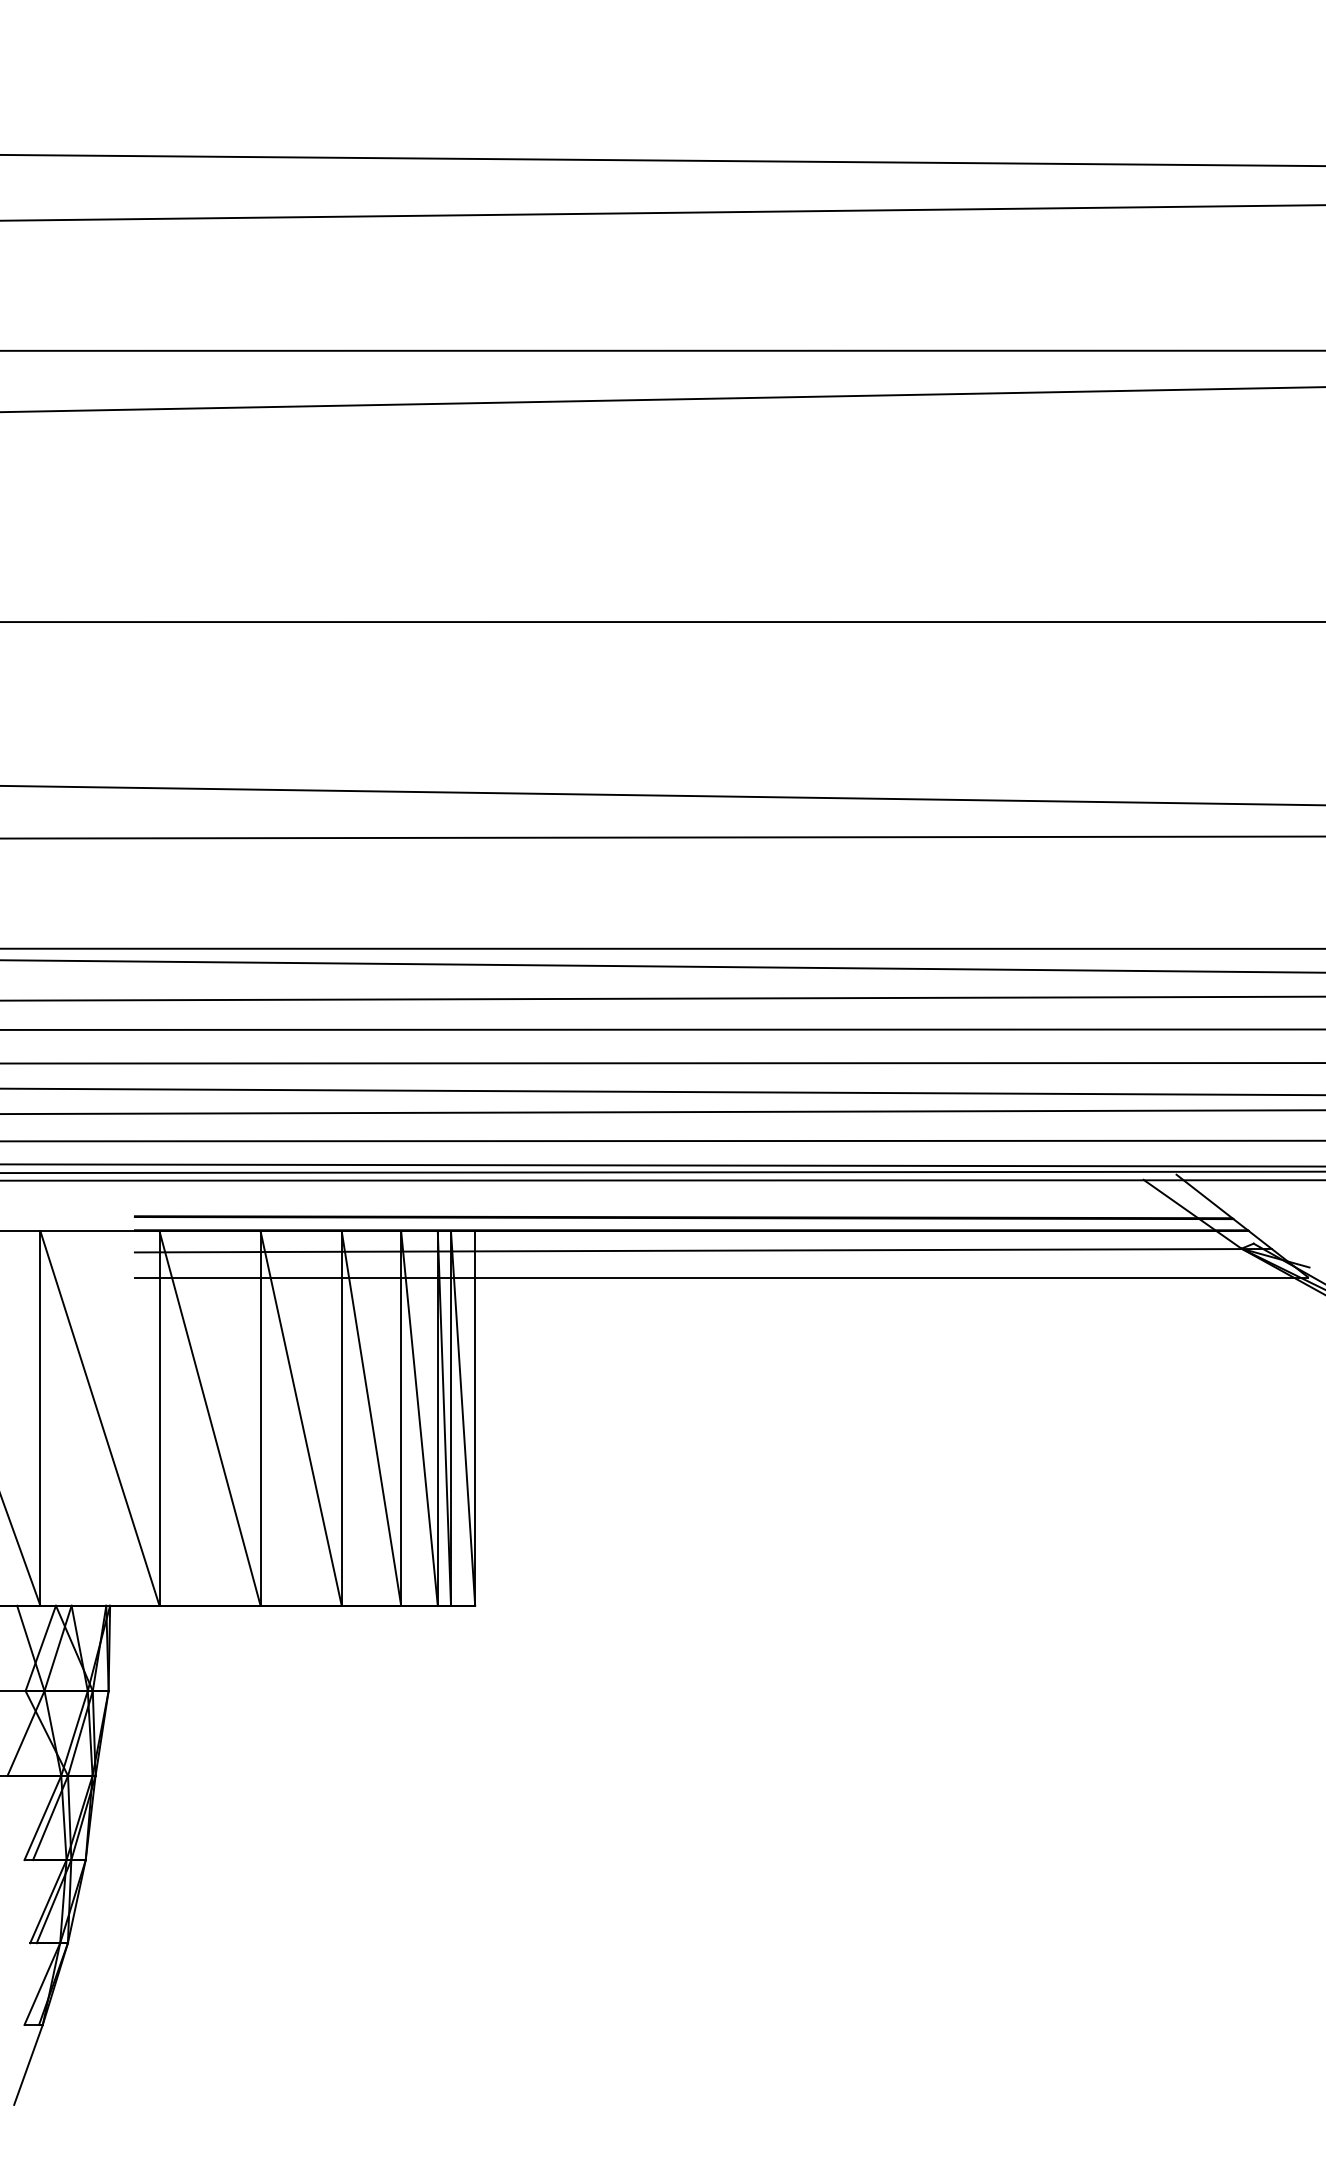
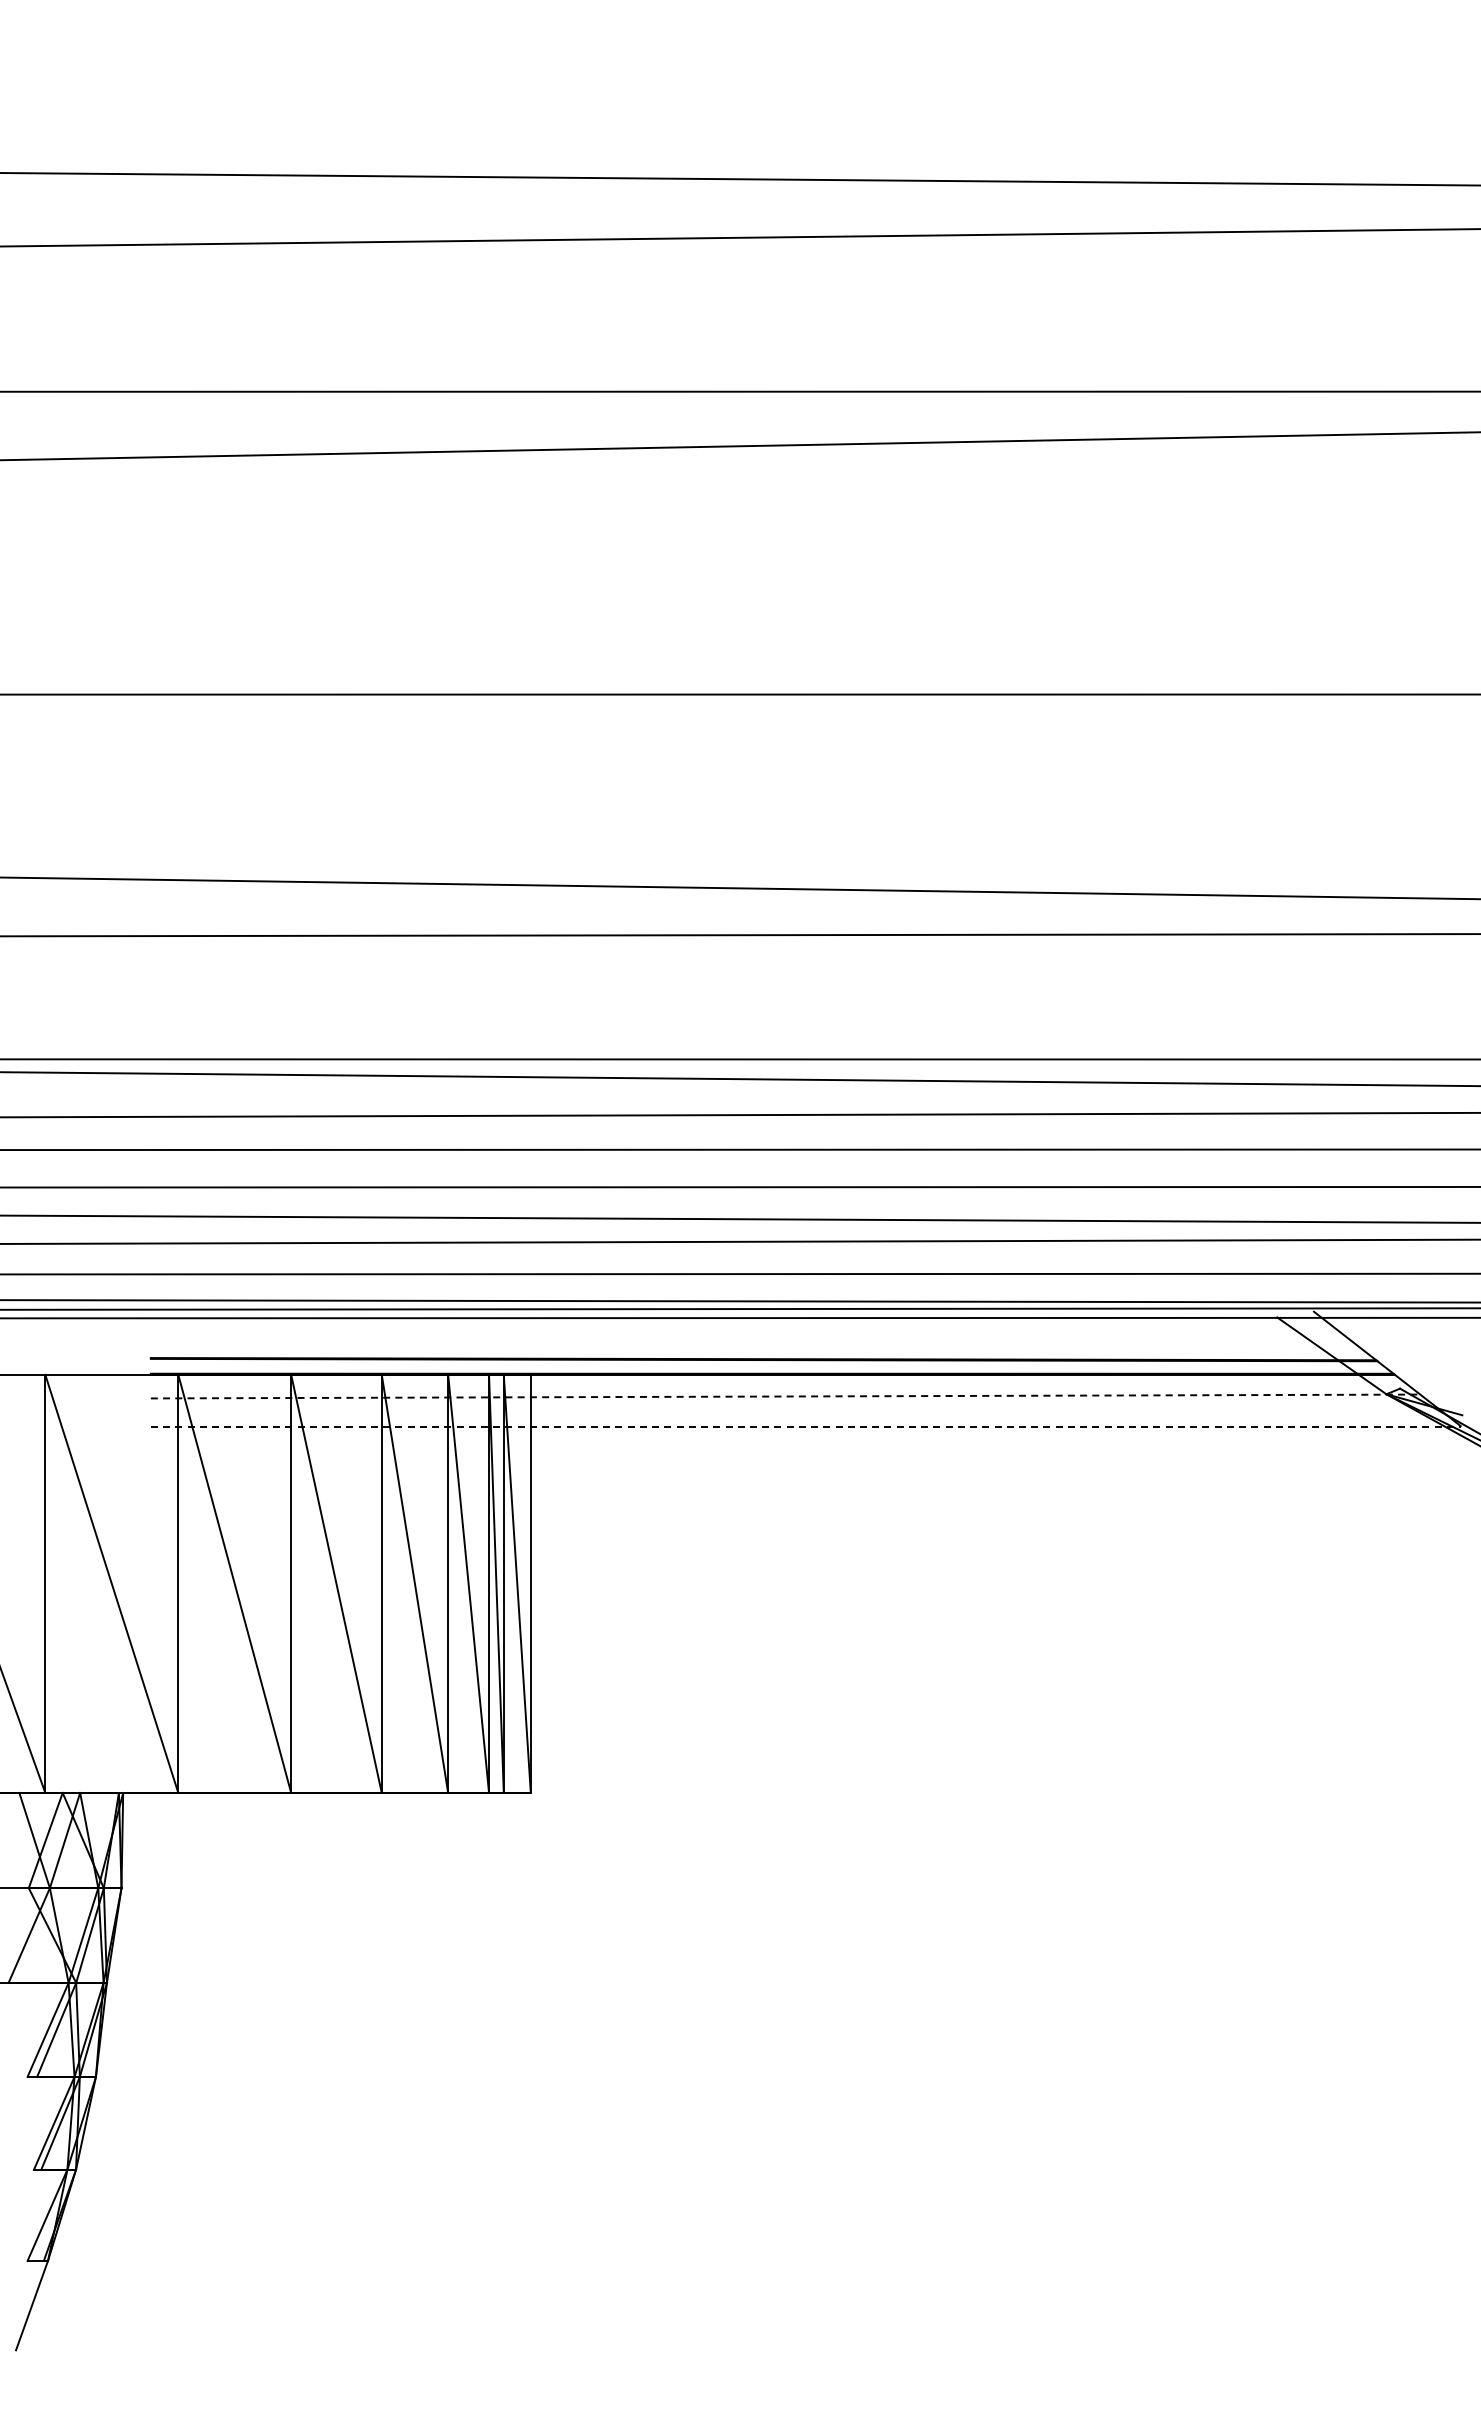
line: (703, 1250) -> (785, 1396), solid -> dashed
line: (721, 1278) -> (805, 1427), solid -> dashed

